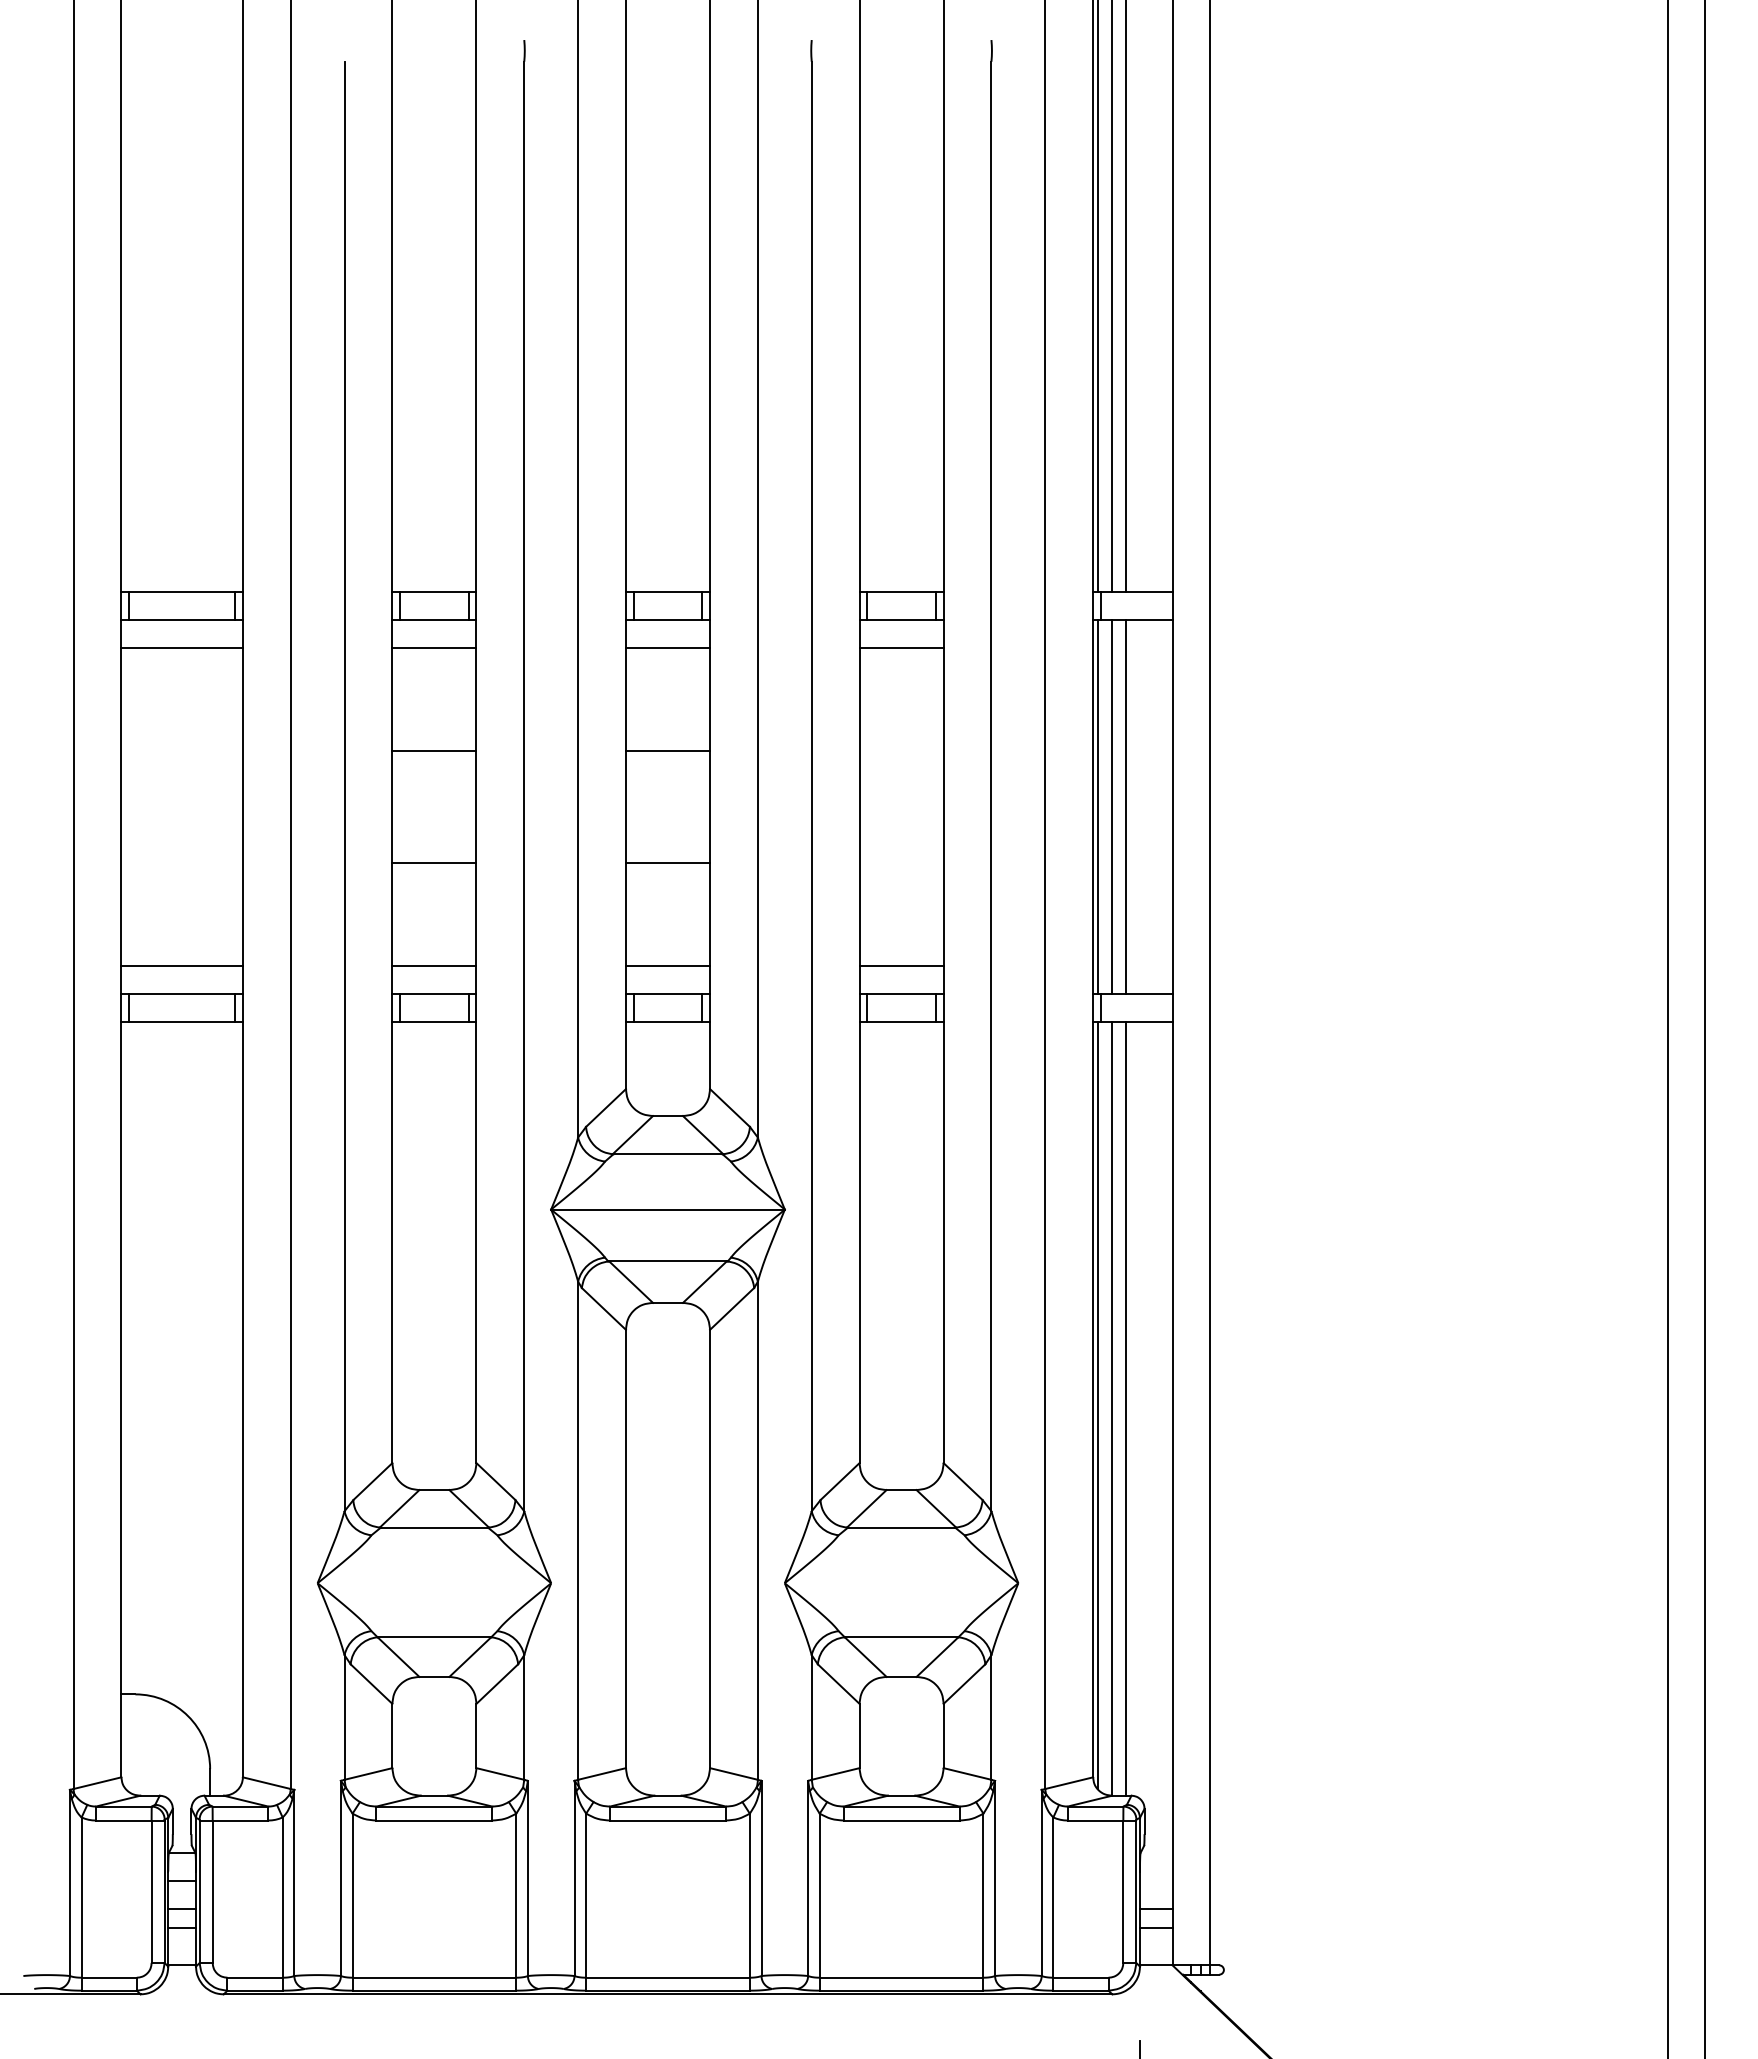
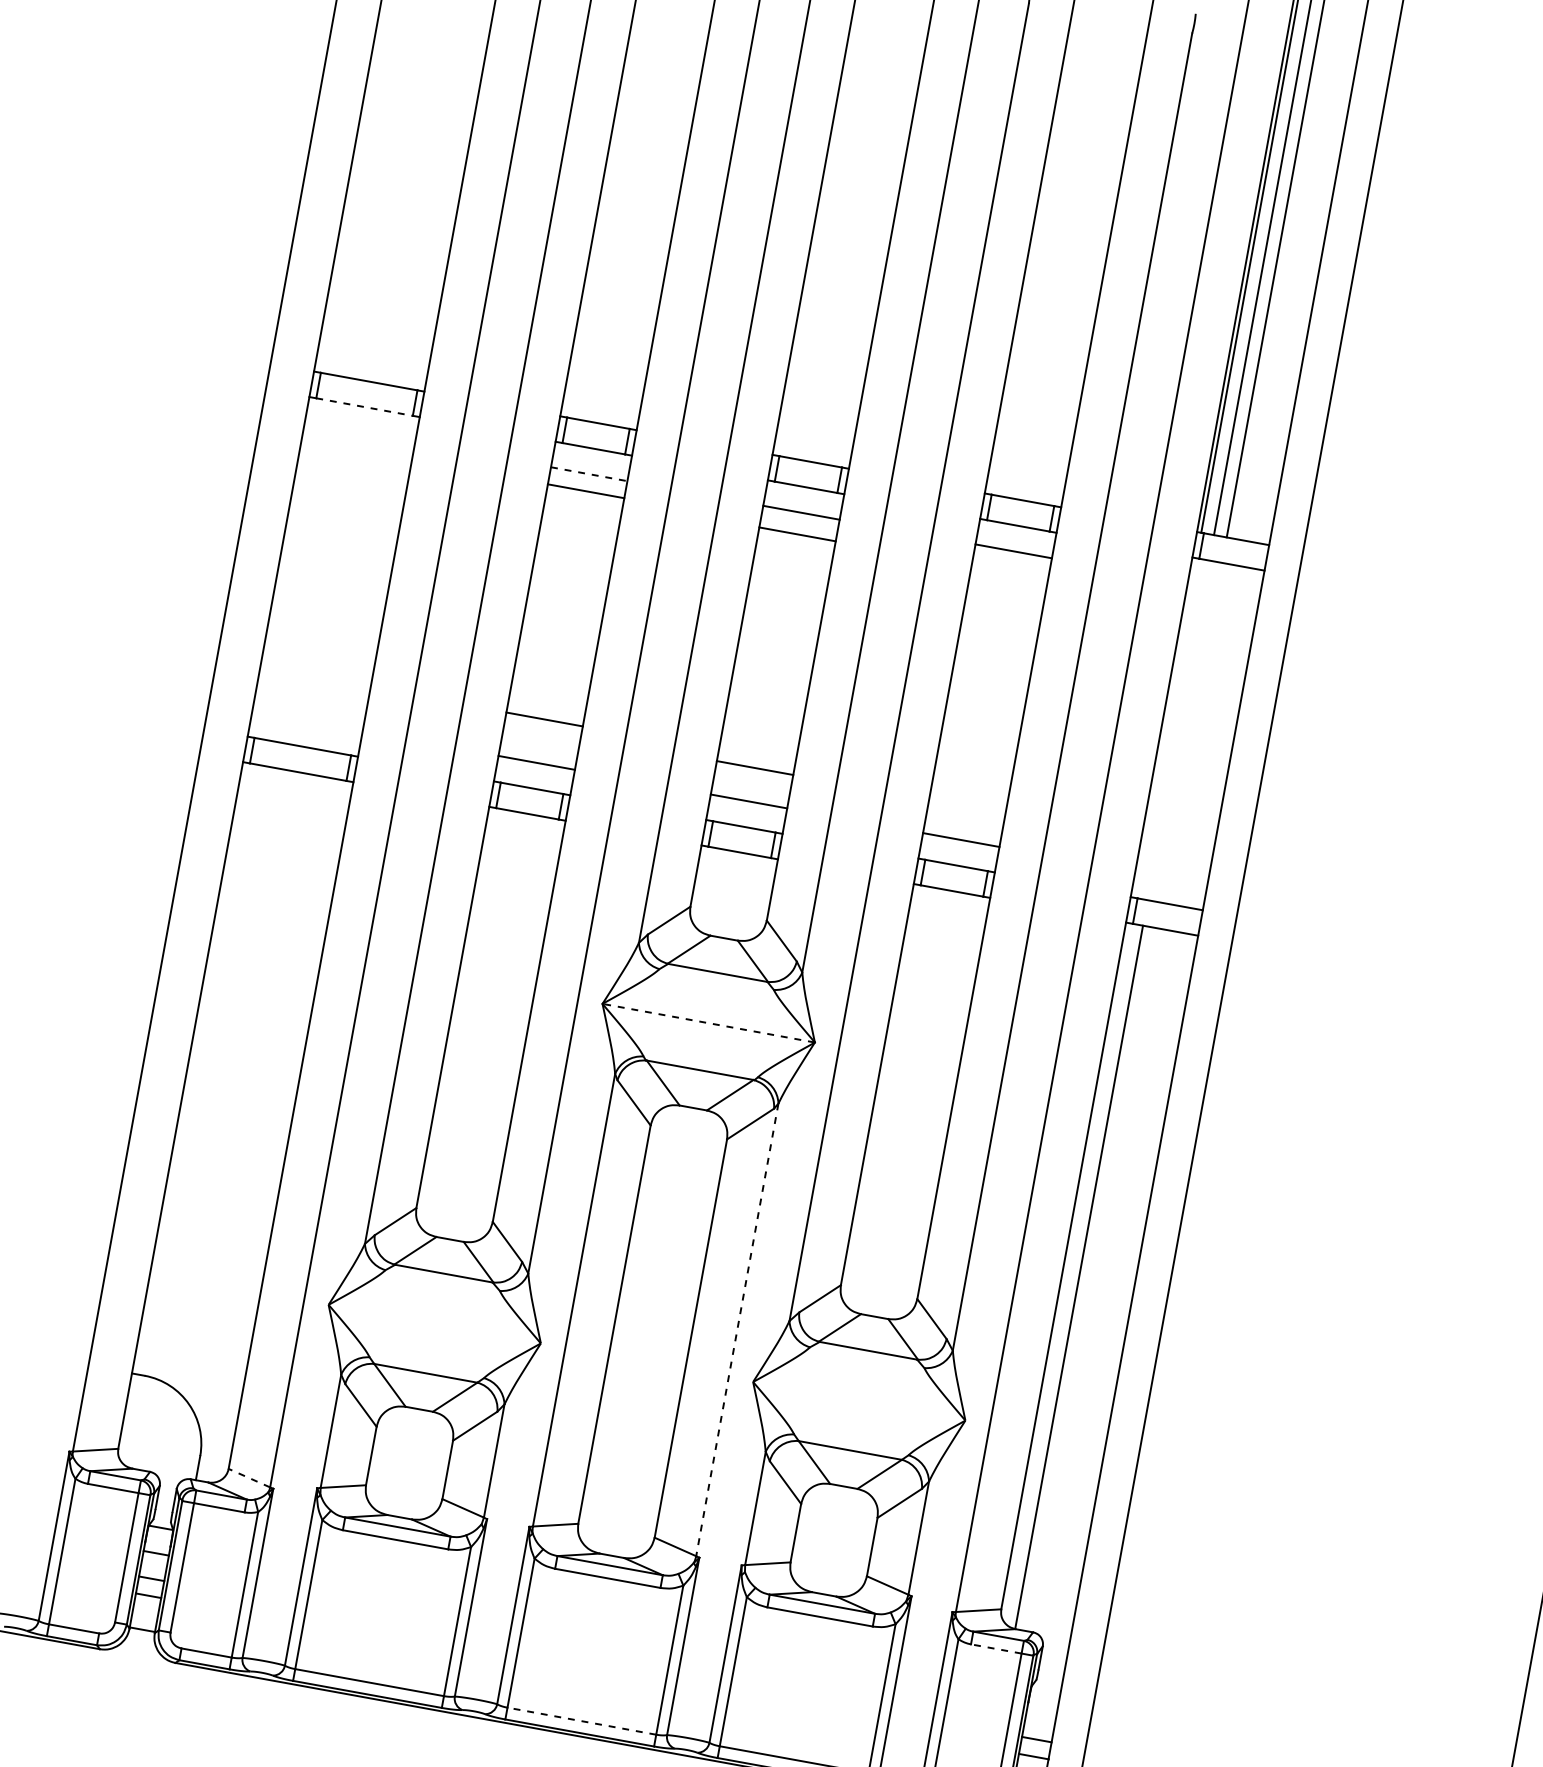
line: (182, 619) -> (364, 406), solid -> dashed
line: (181, 647) -> (359, 432), removed
line: (434, 647) -> (589, 473), solid -> dashed
line: (434, 750) -> (586, 491), moved
line: (667, 750) -> (797, 534), moved
line: (1097, 806) -> (1165, 727), removed
line: (1111, 806) -> (1178, 730), removed
line: (1125, 806) -> (1191, 732), removed
line: (434, 862) -> (544, 719), moved
line: (667, 862) -> (754, 767), moved
line: (181, 965) -> (306, 721), removed
line: (668, 1209) -> (709, 1023), solid -> dashed
line: (1097, 1405) -> (1066, 1272), removed
line: (1125, 1408) -> (1091, 1279), removed
line: (757, 1531) -> (736, 1330), solid -> dashed
line: (266, 1783) -> (249, 1478), solid -> dashed
line: (1095, 1820) -> (996, 1648), solid -> dashed
line: (668, 1977) -> (582, 1721), solid -> dashed

